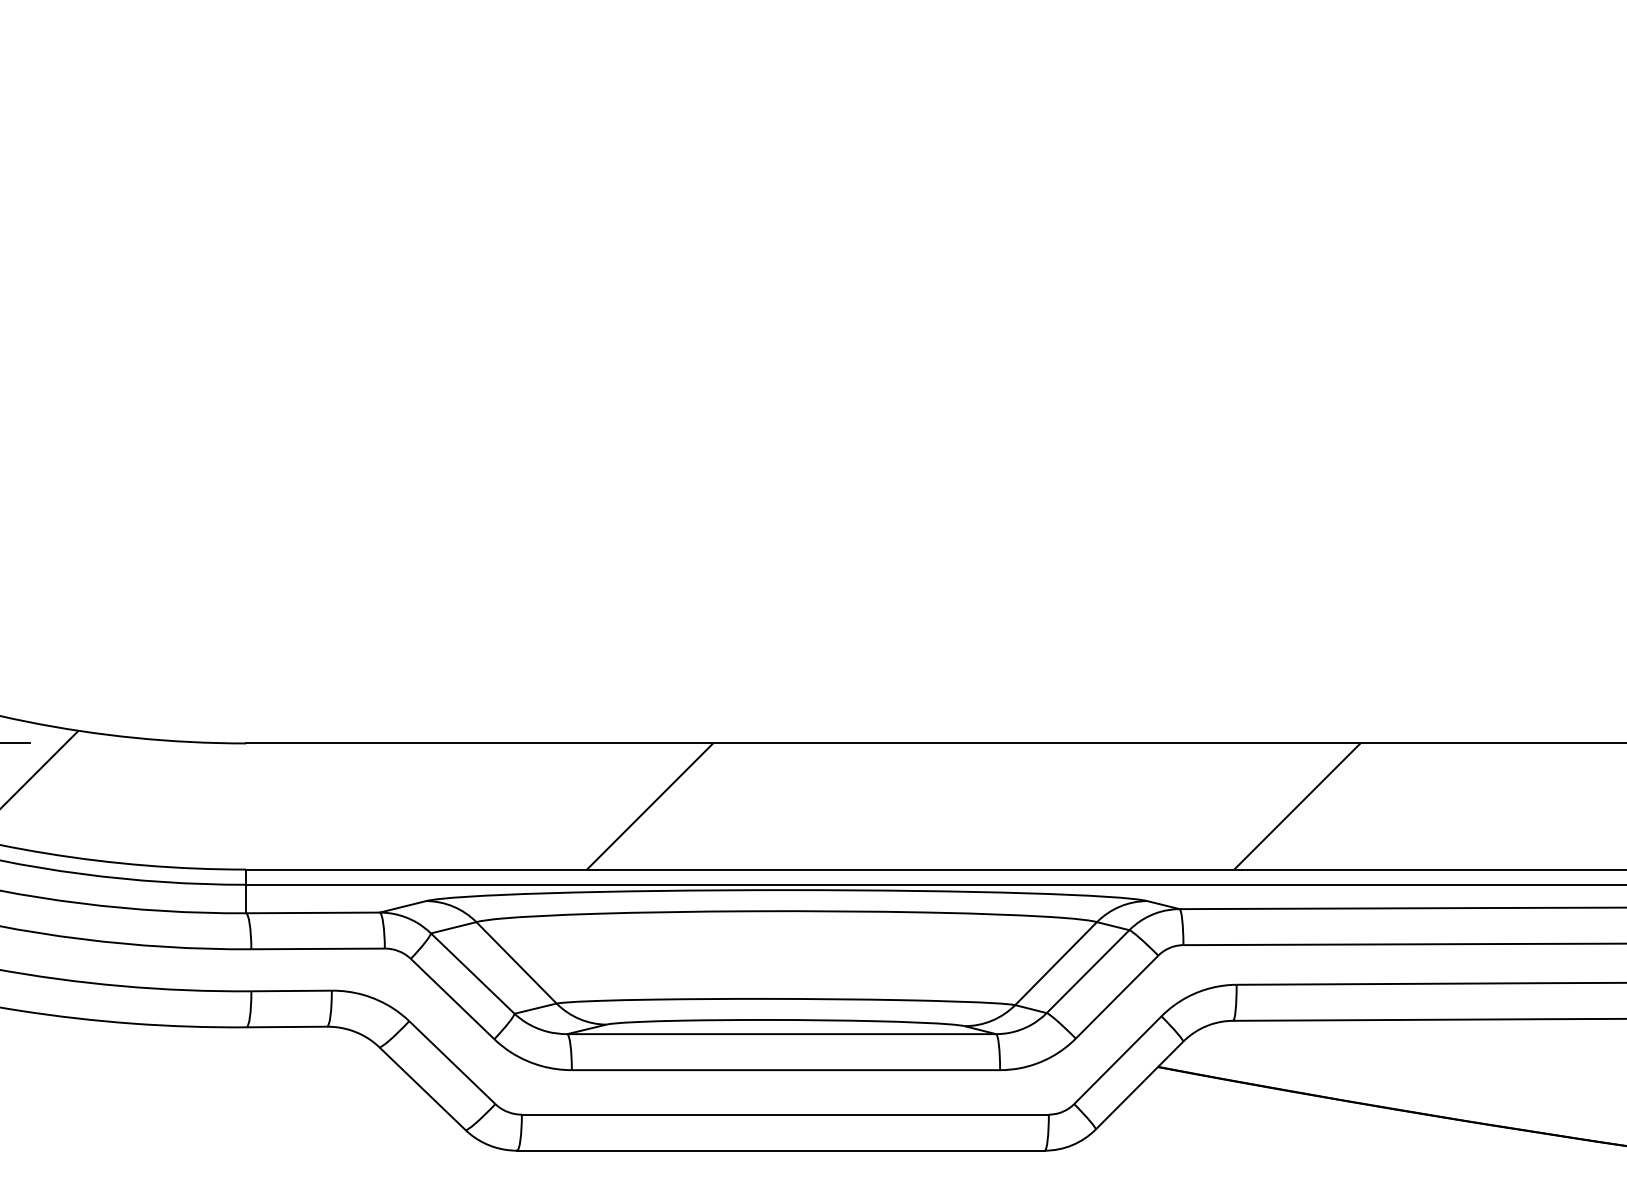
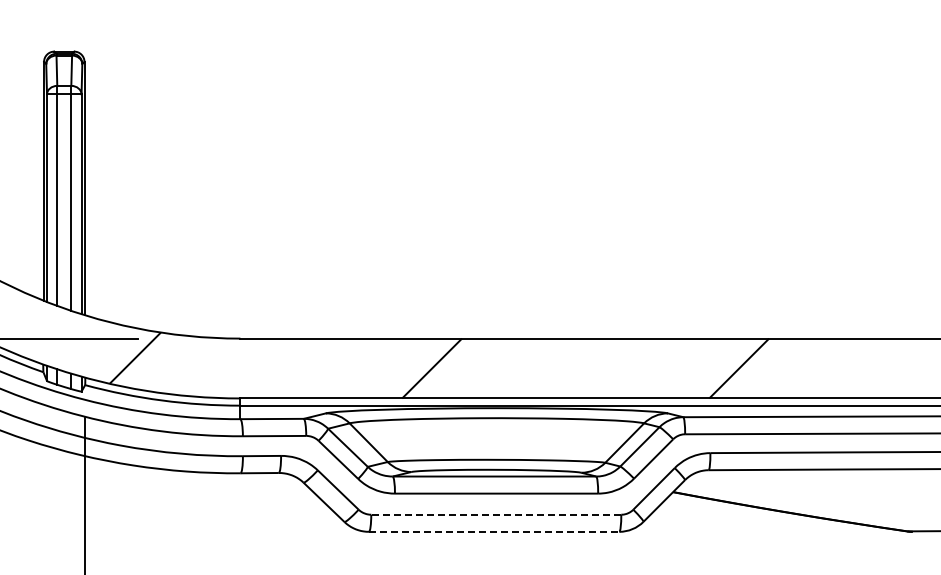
line: (783, 1114) -> (495, 514), solid -> dashed
line: (781, 1149) -> (494, 531), solid -> dashed

